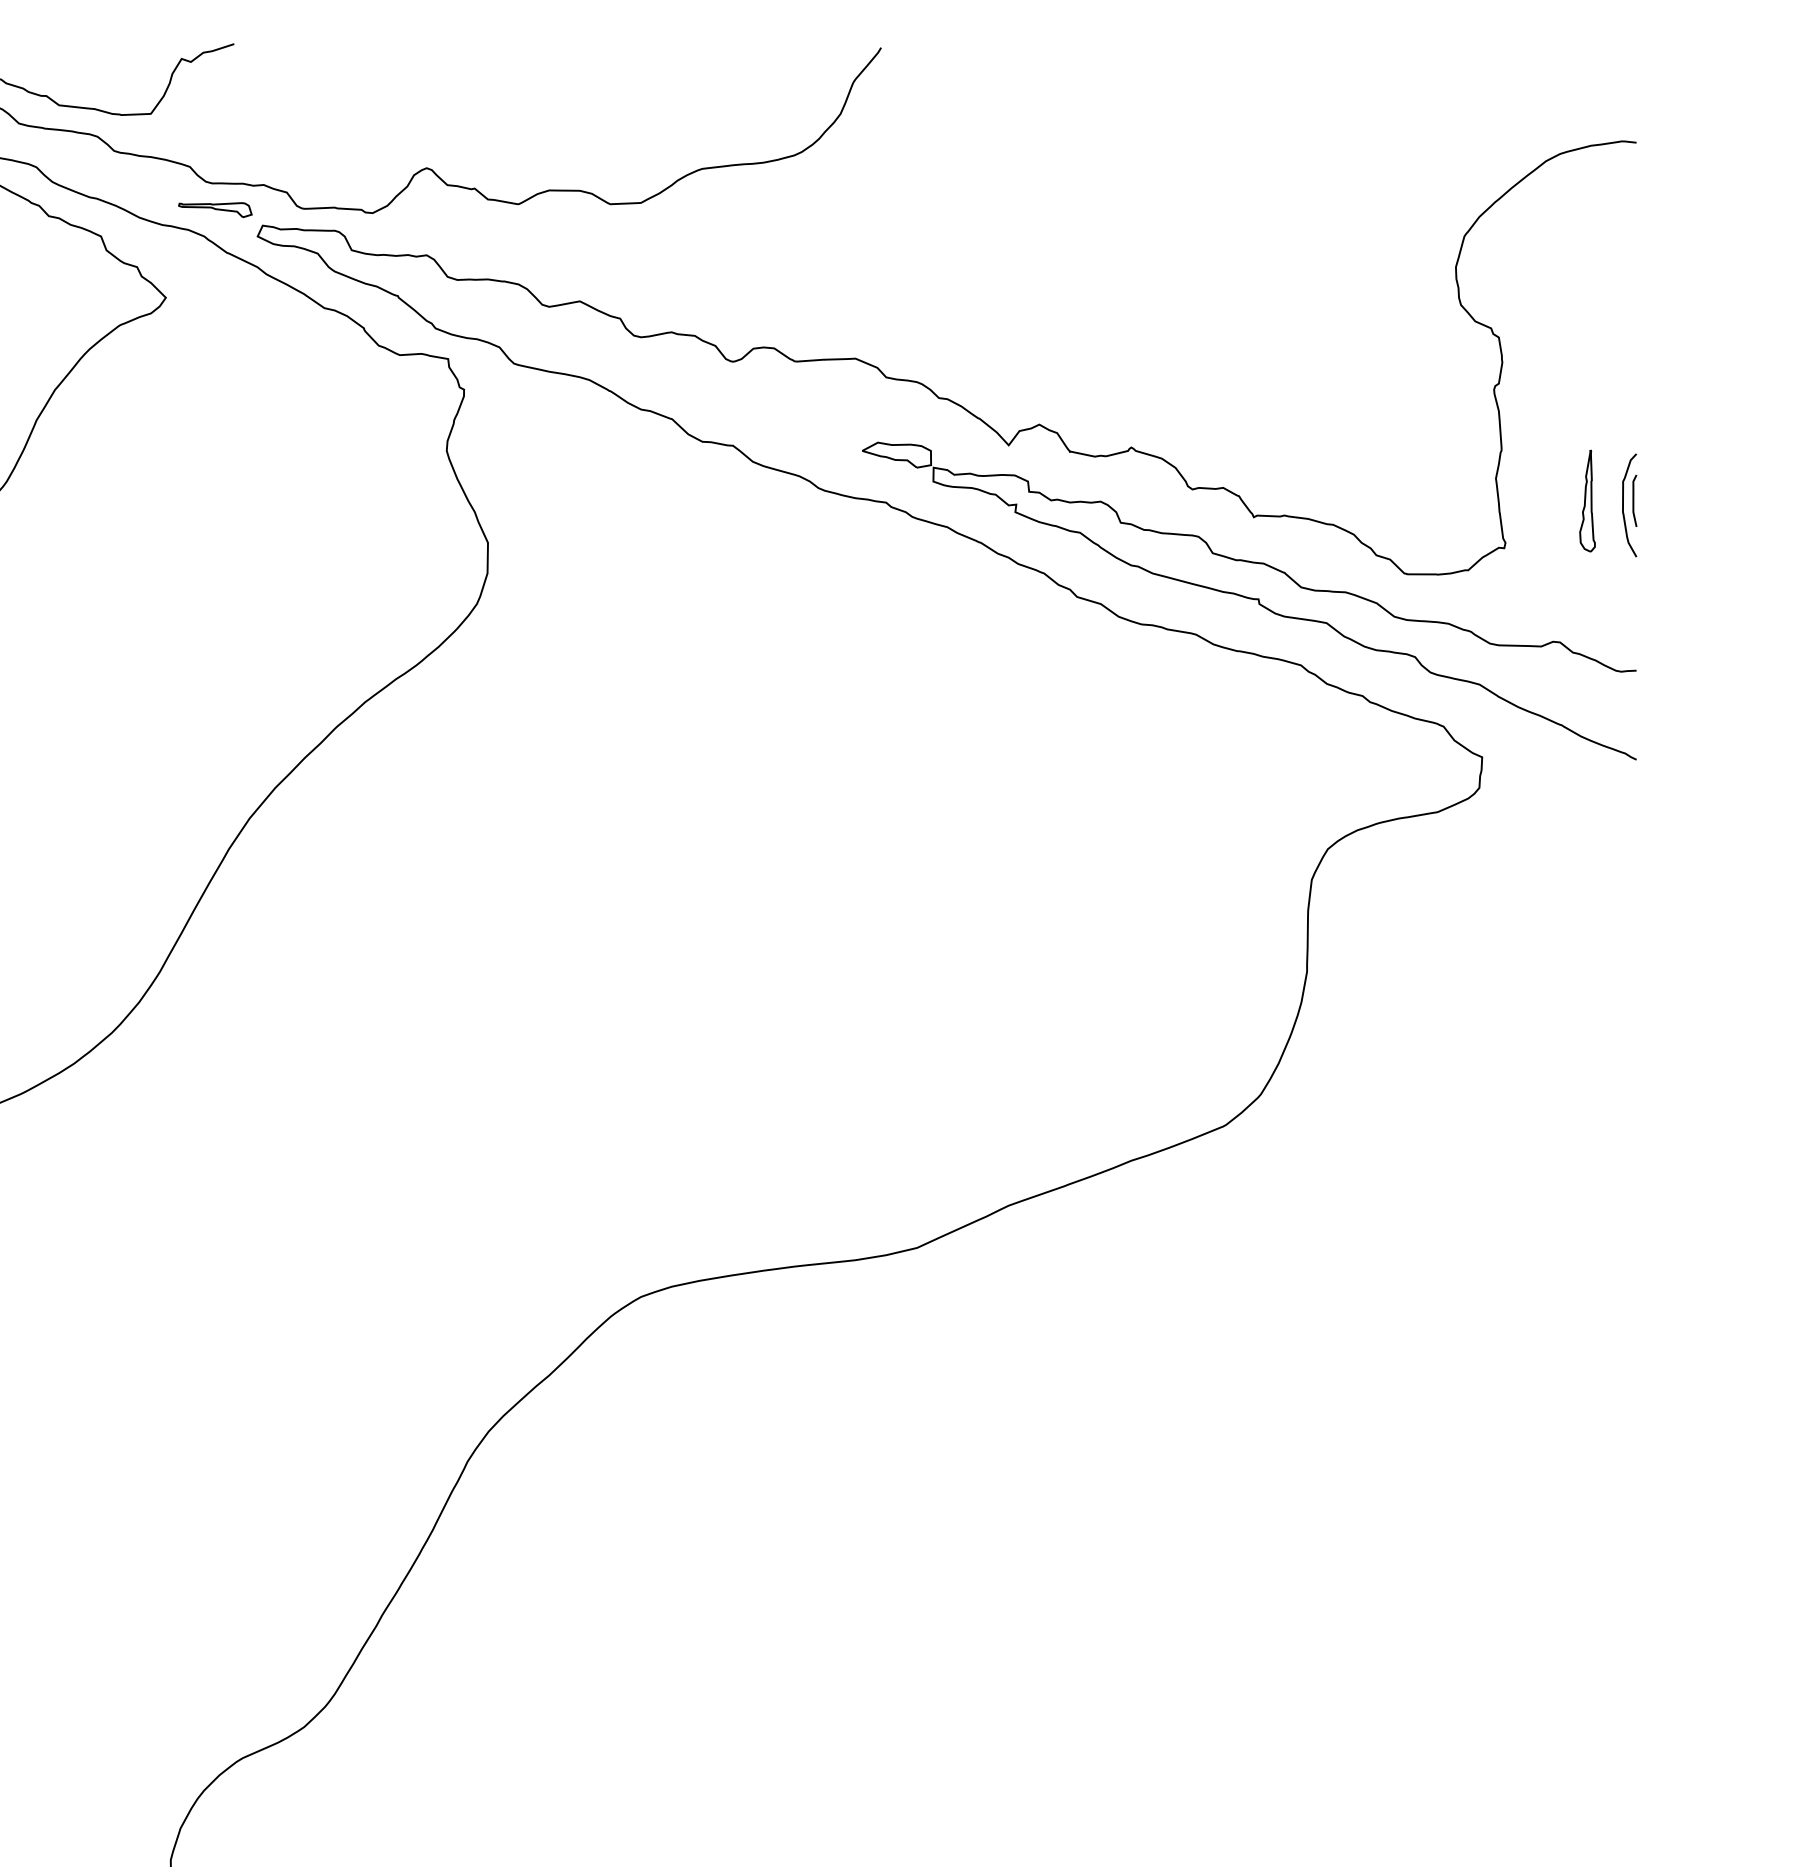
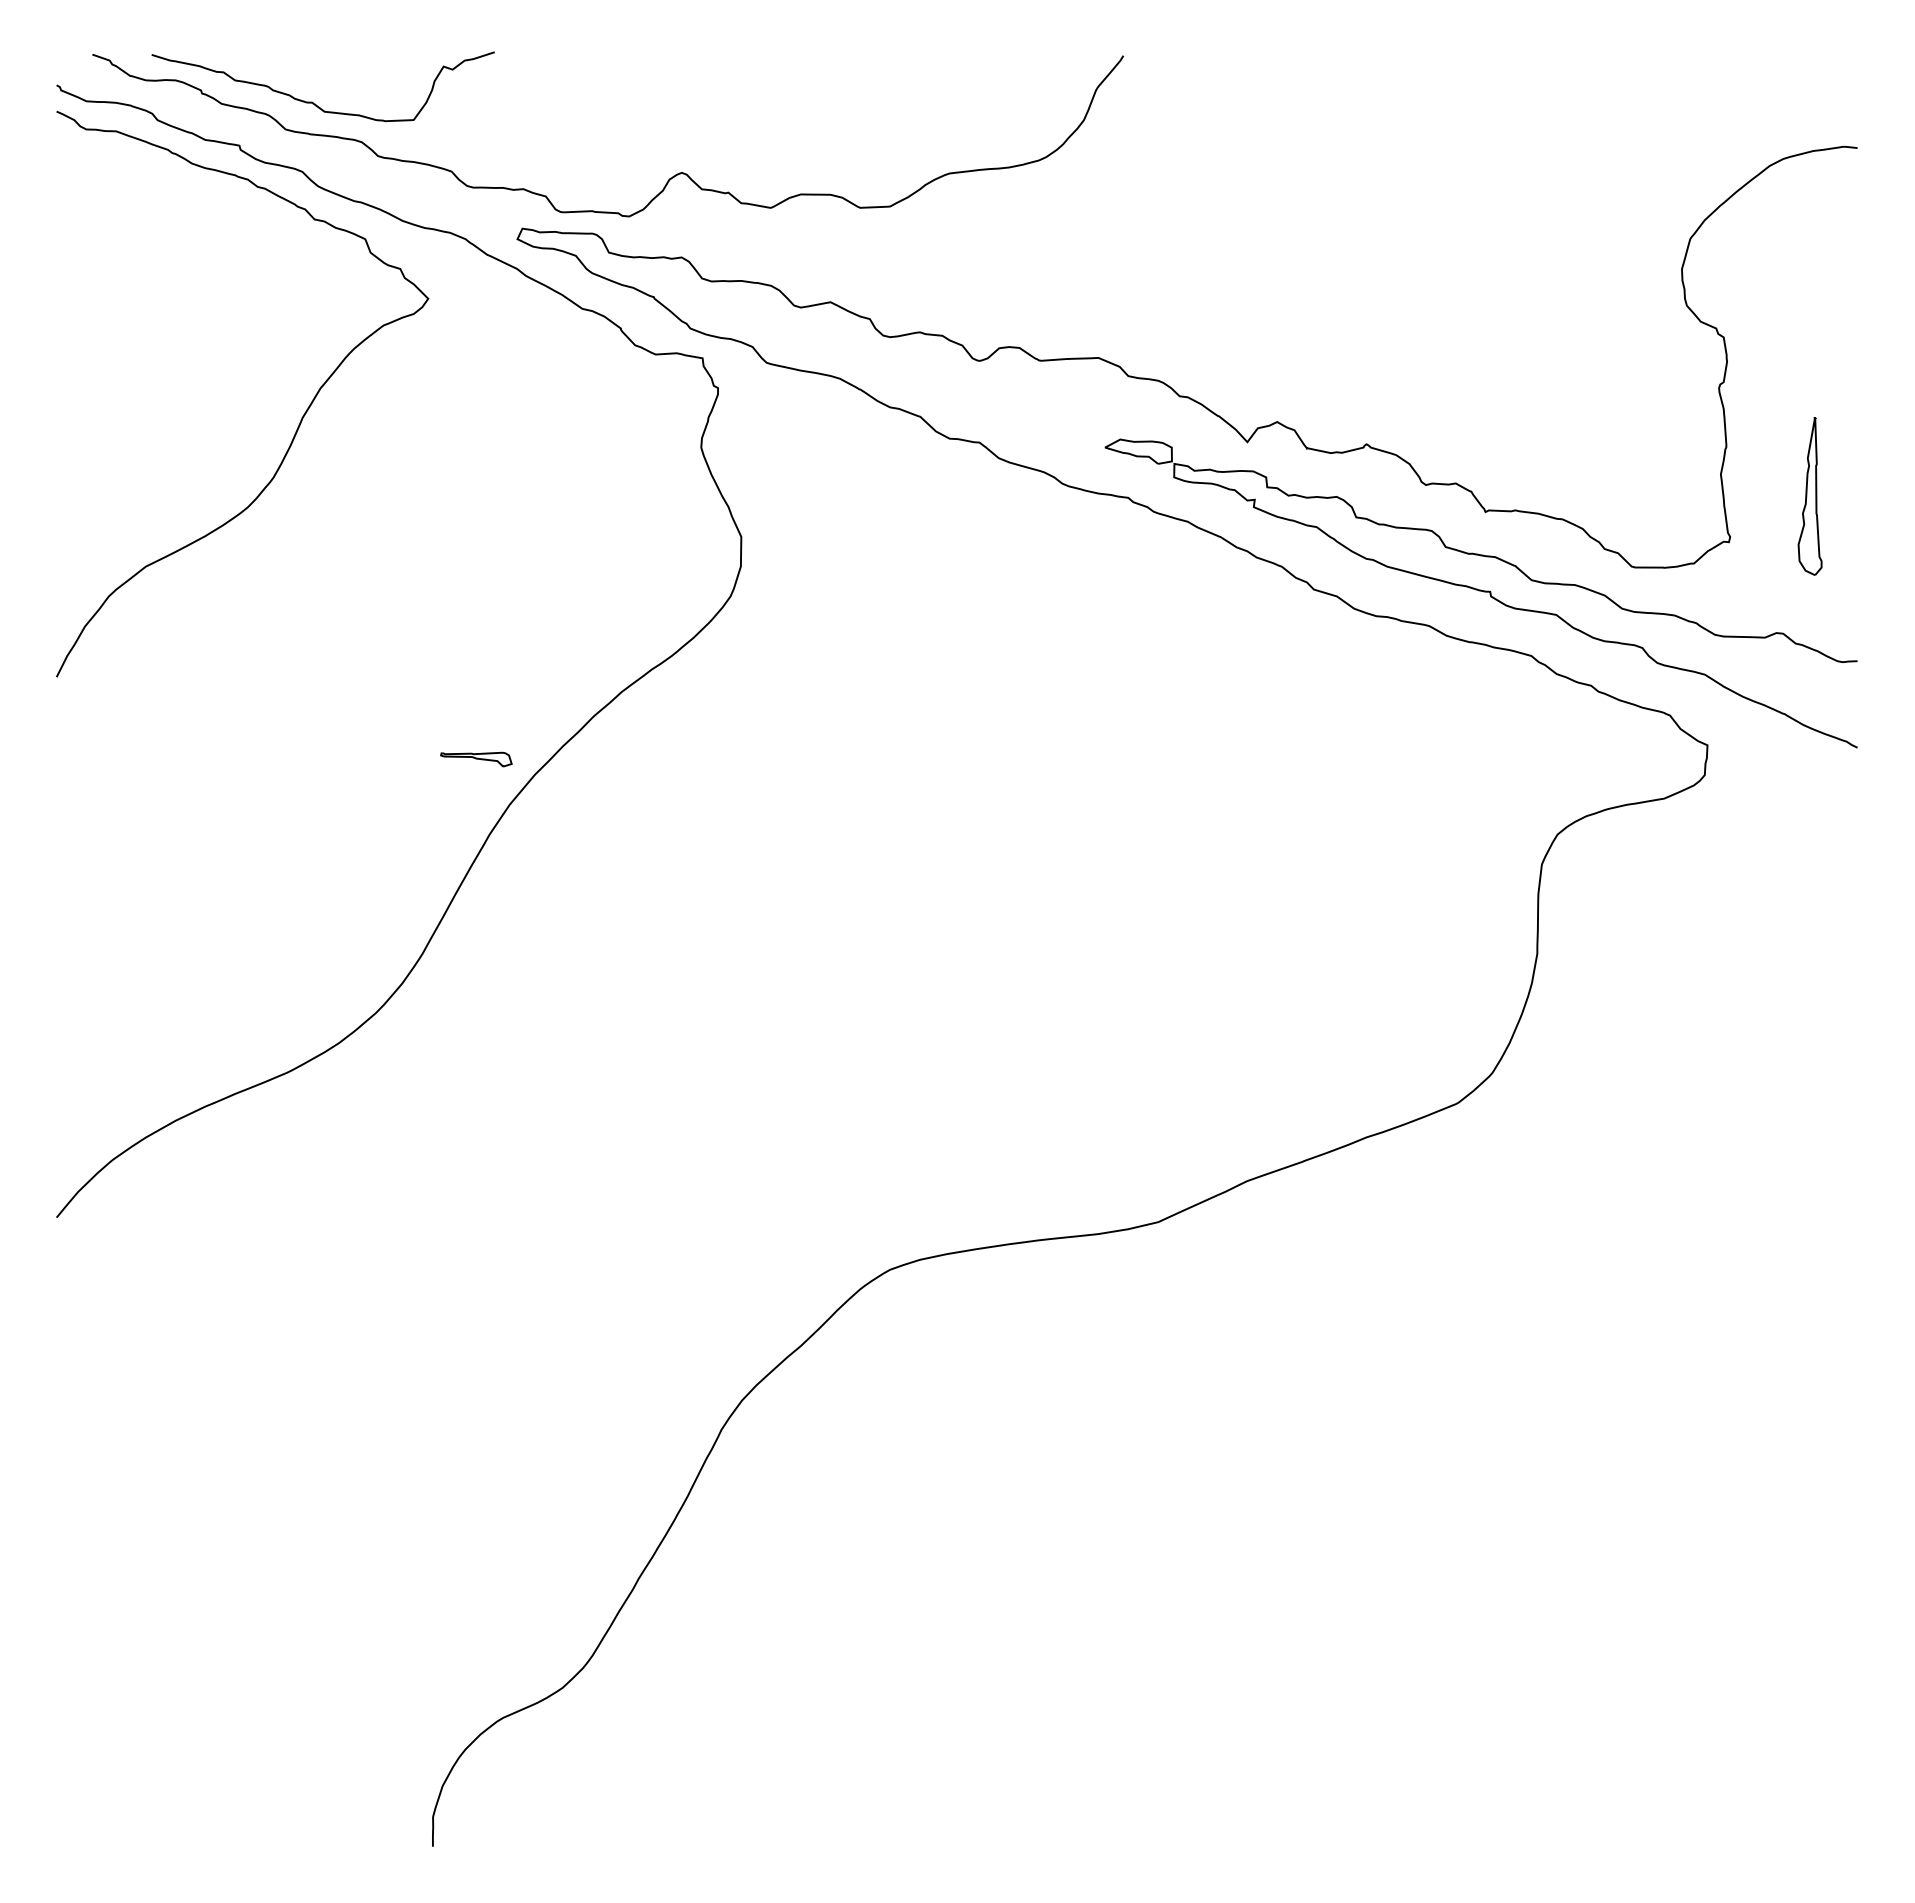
part: (215, 210) -> (476, 759), moved
part: (1587, 501) -> (1809, 496), size x1.6
part: (1629, 505) -> (1850, 500), removed

